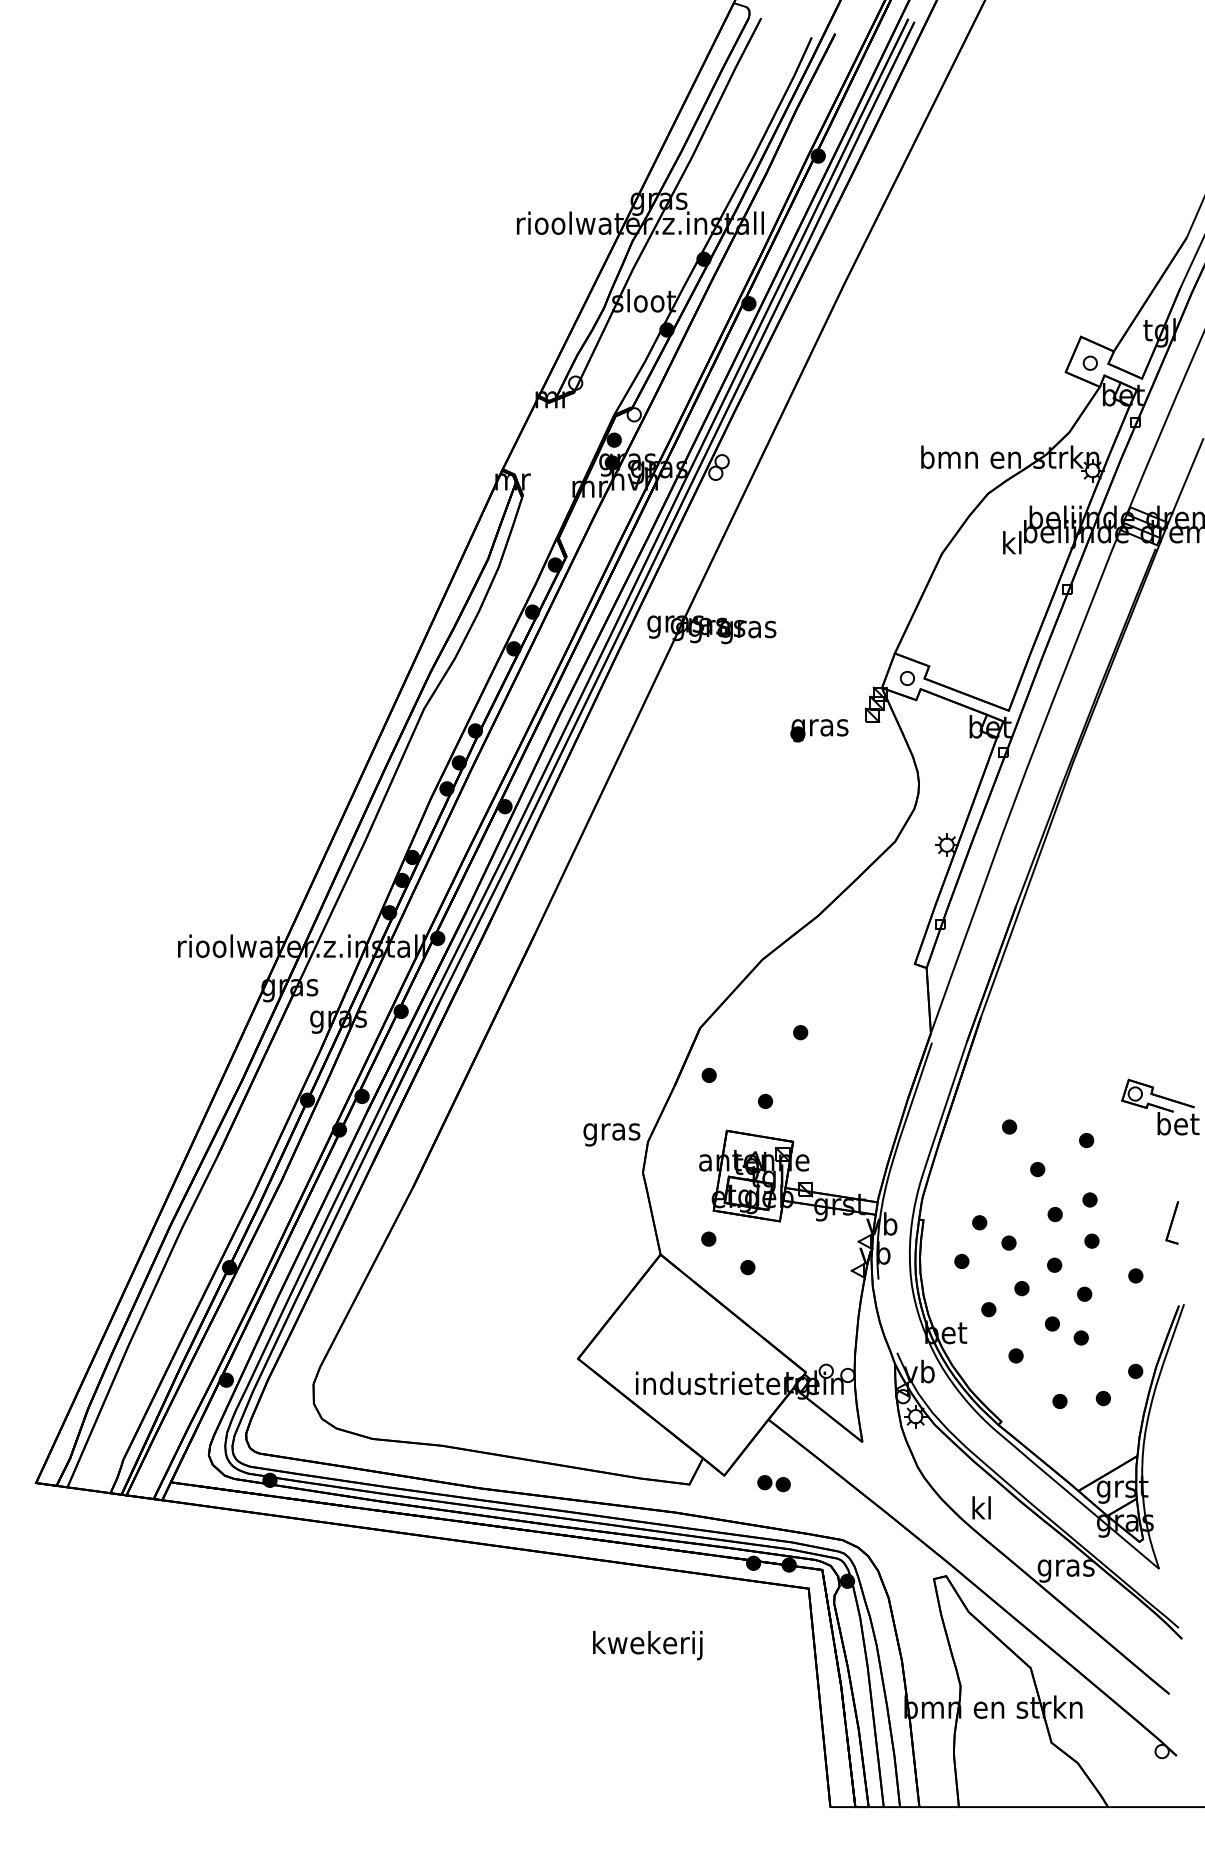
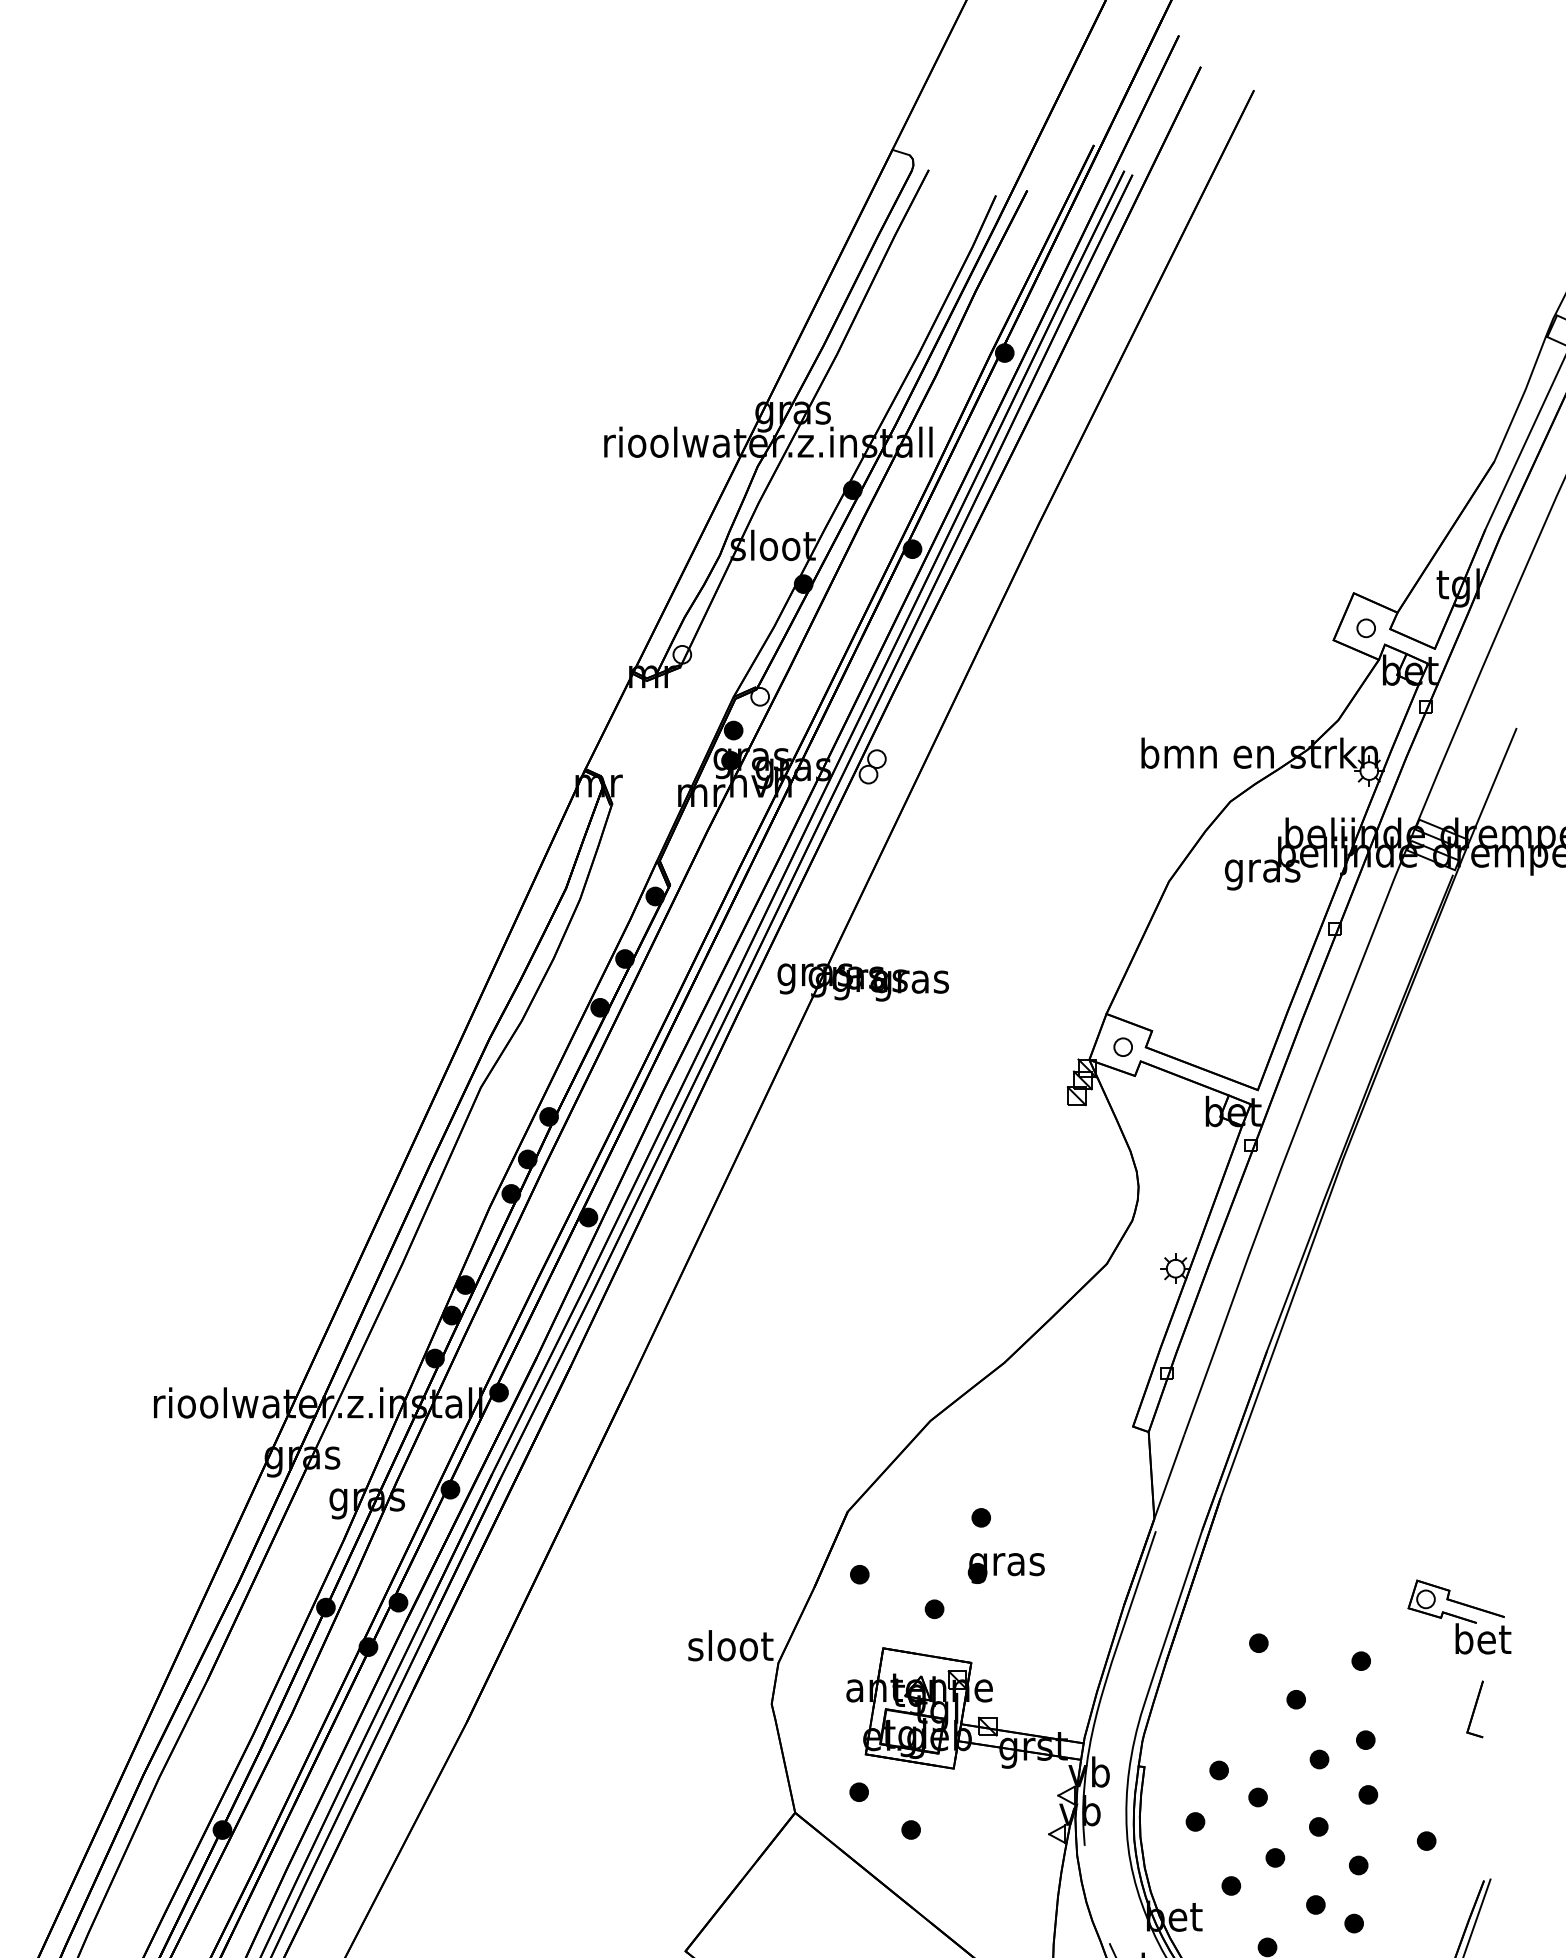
text: (1012, 545) -> (1262, 870), kl -> gras
part: (819, 730) -> (1006, 1568), moved
text: (612, 1131) -> (731, 1649), gras -> sloot
part: (1172, 1222) -> (1475, 1708), moved

